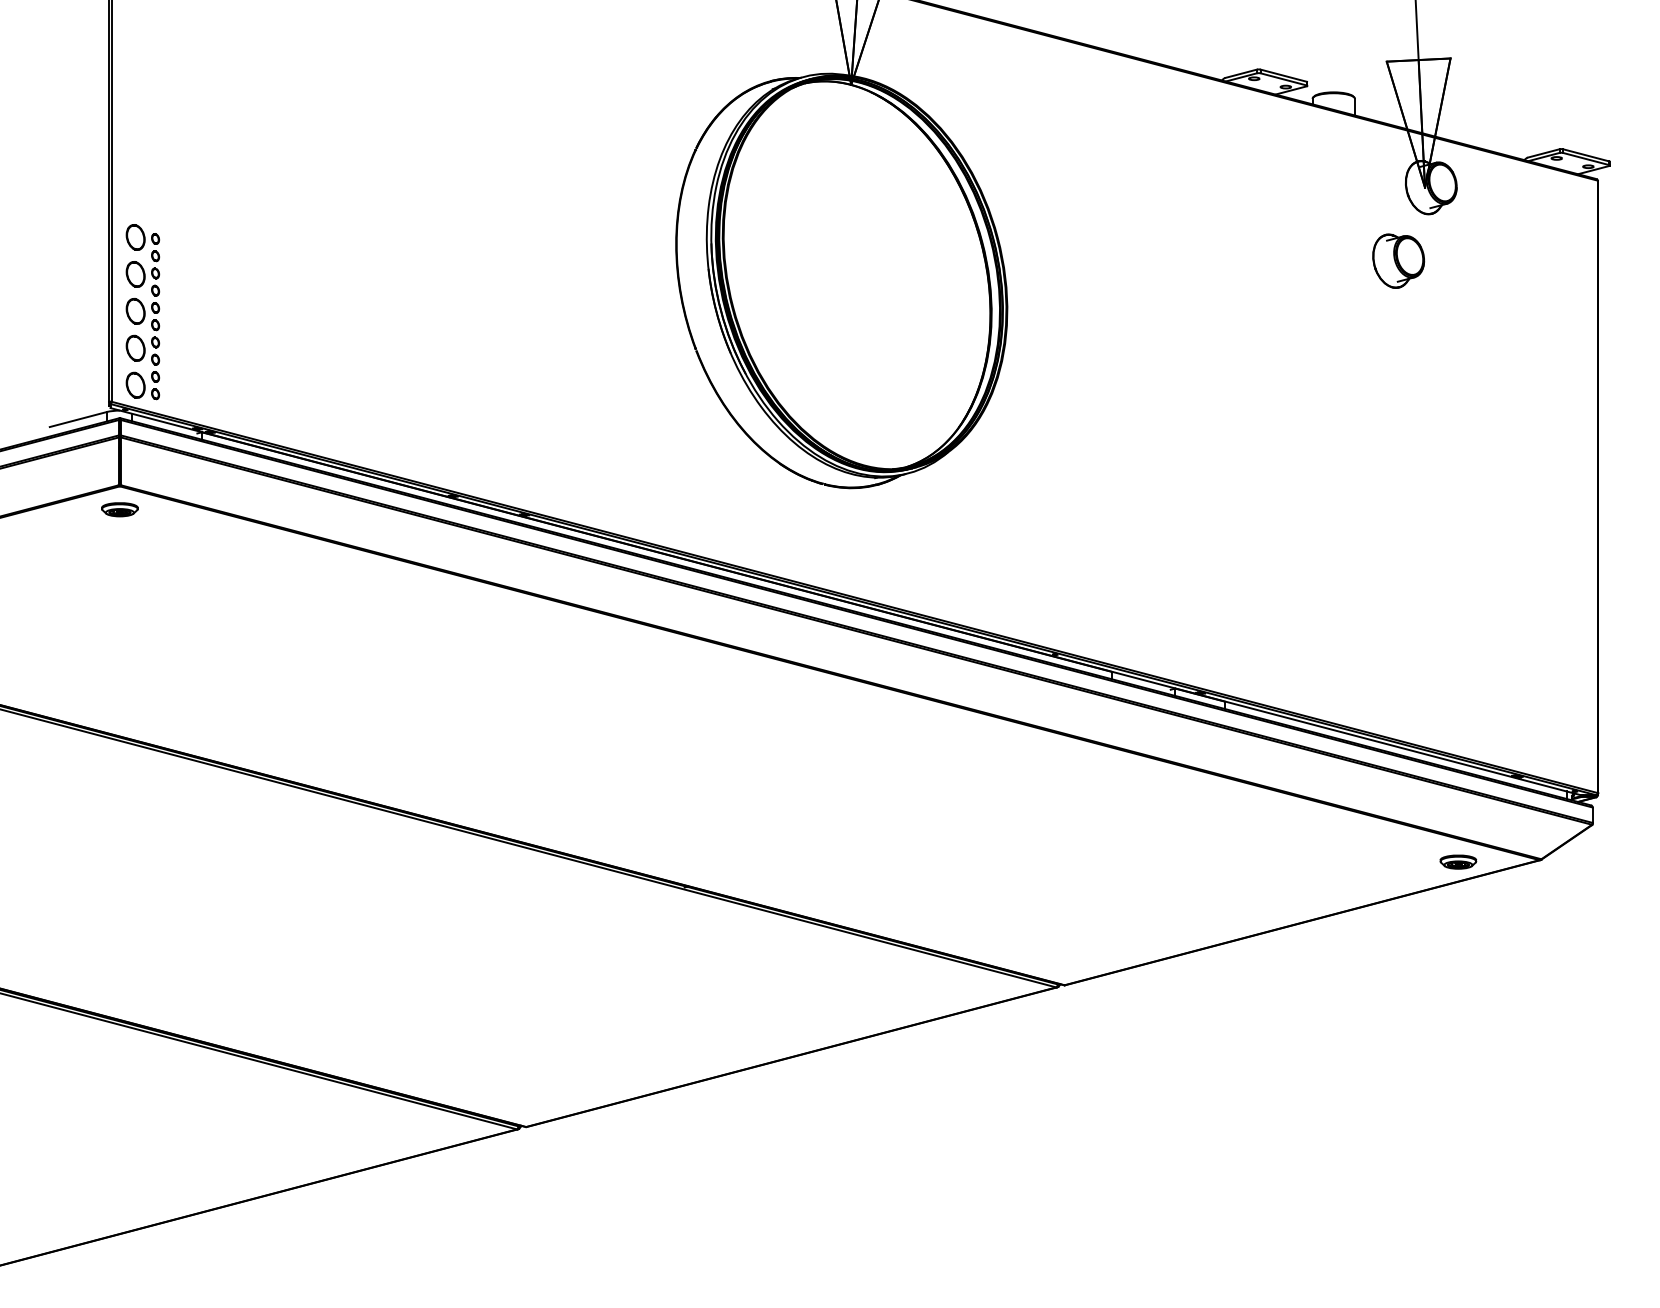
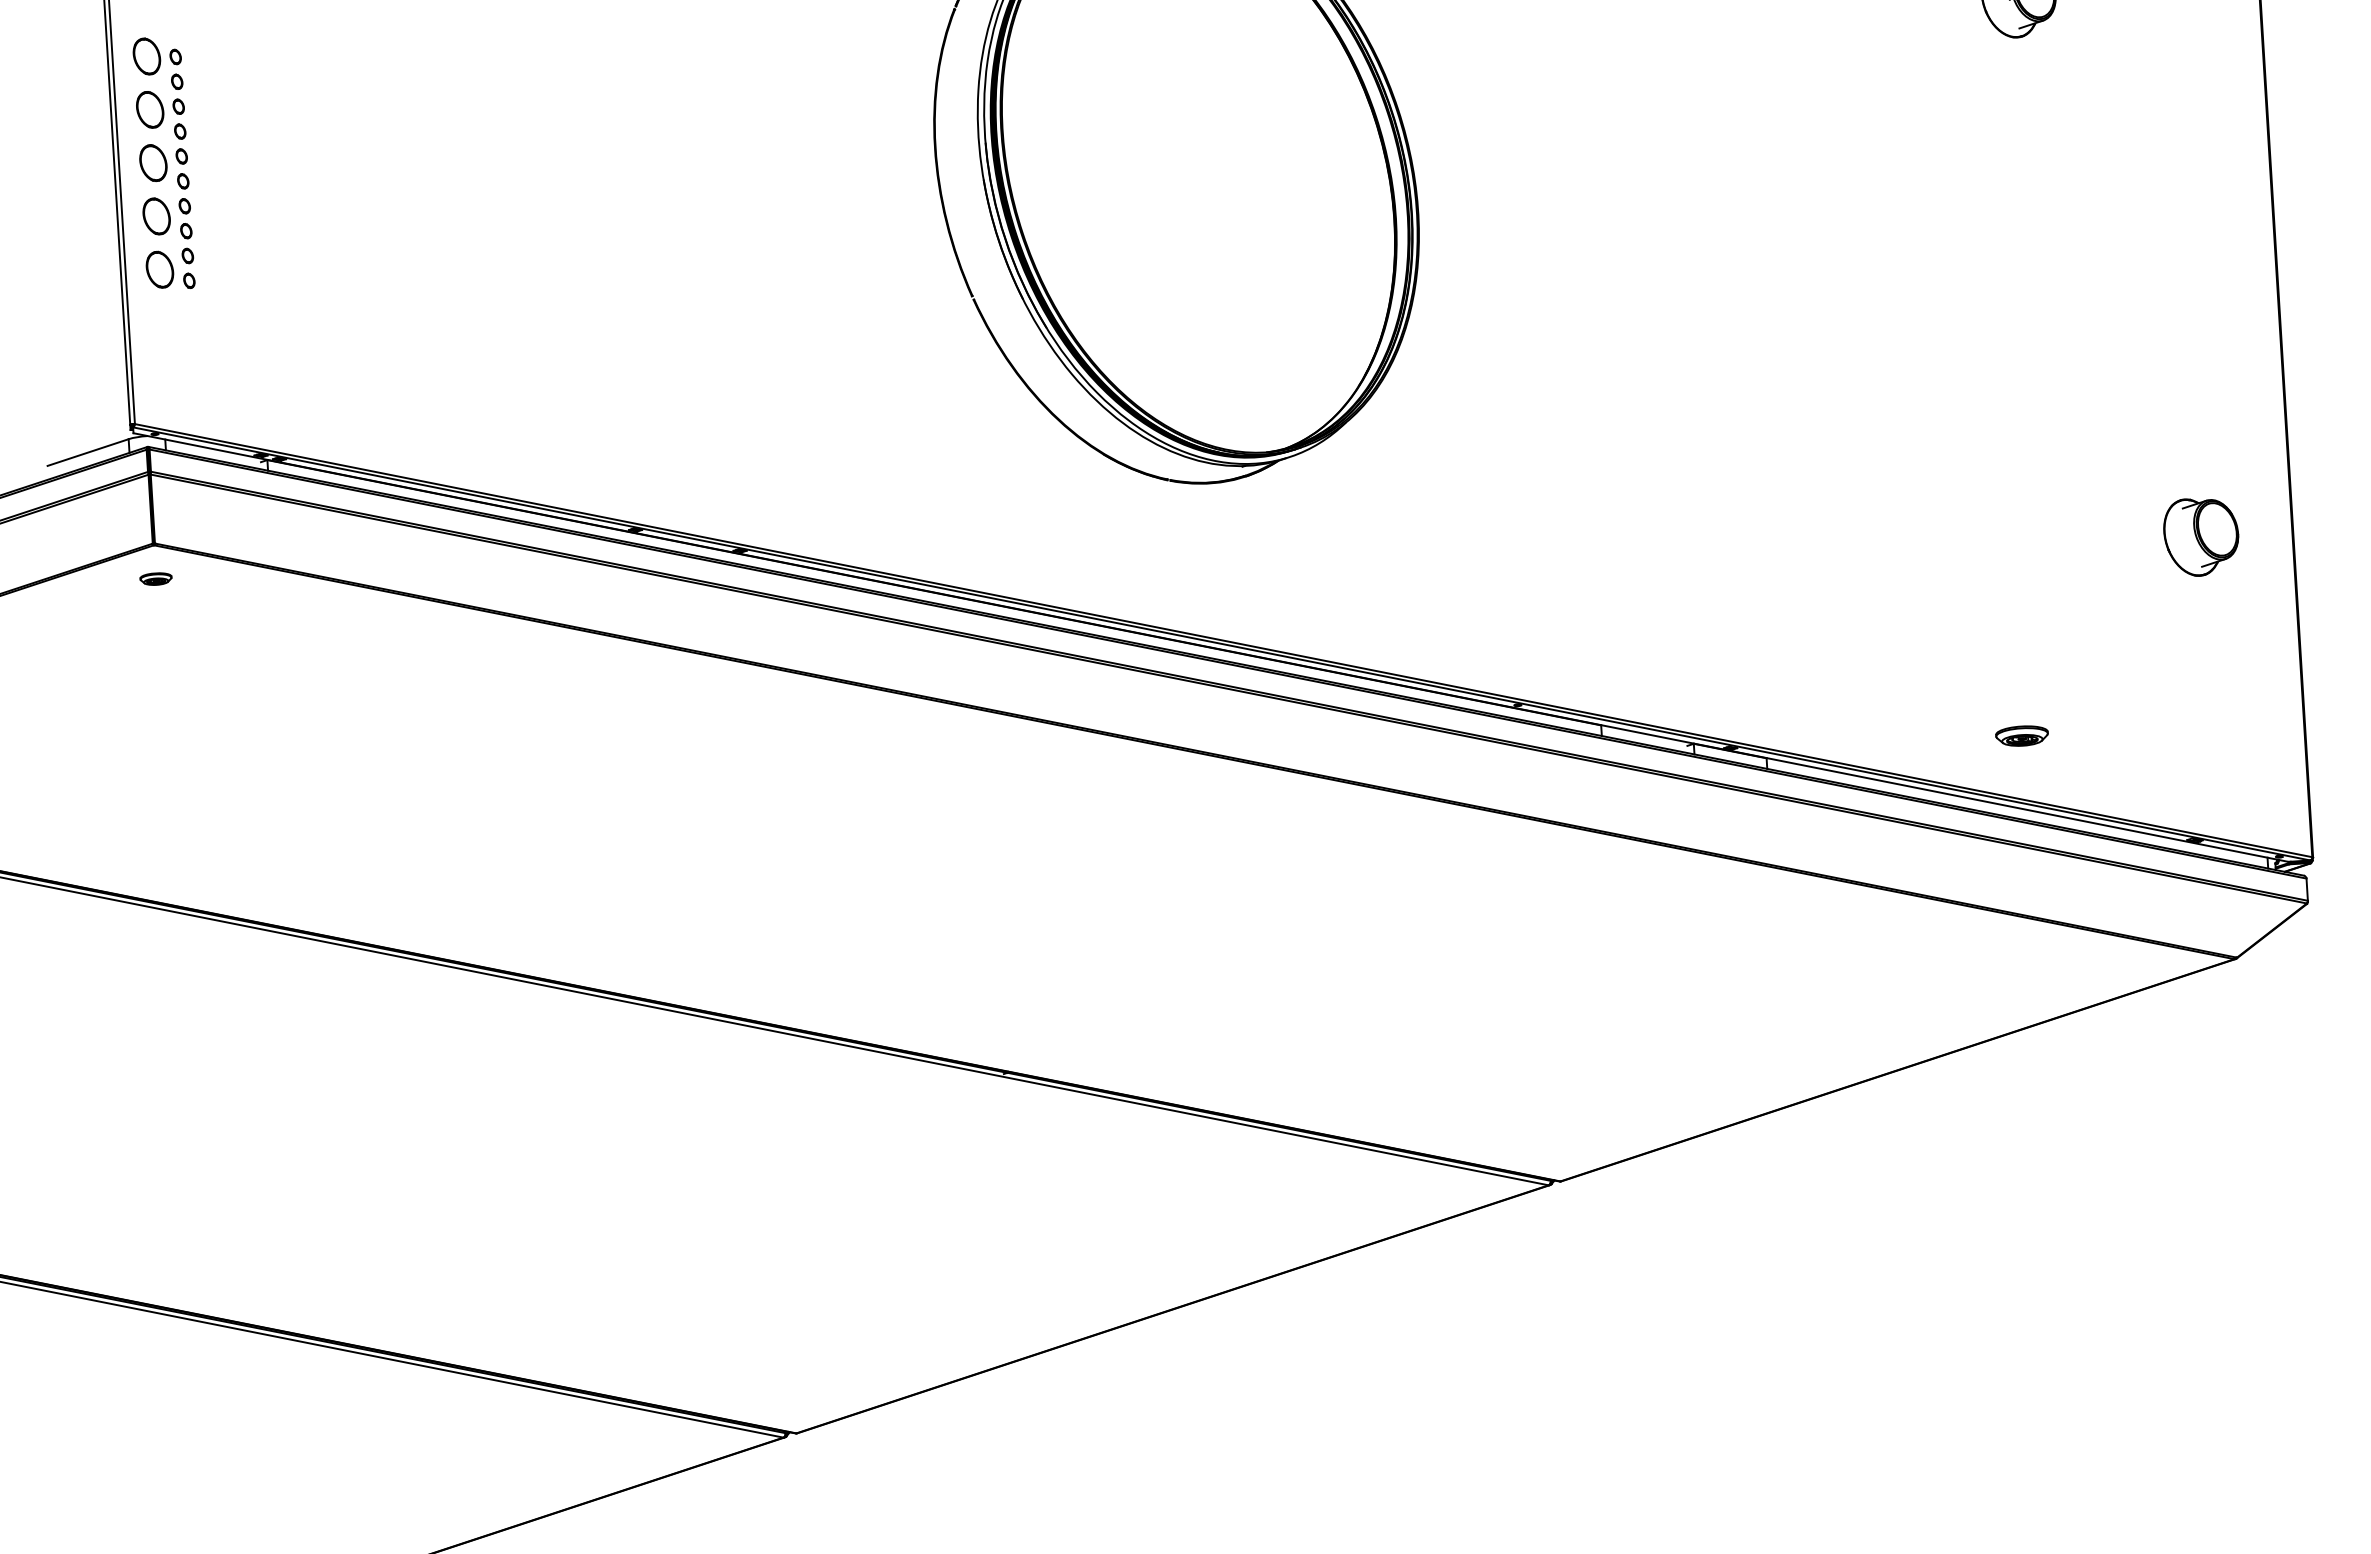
part: (1398, 260) -> (2201, 536), moved
part: (142, 312) -> (163, 164), moved
part: (119, 509) -> (155, 578), size x0.6
part: (1458, 861) -> (2022, 735), moved

